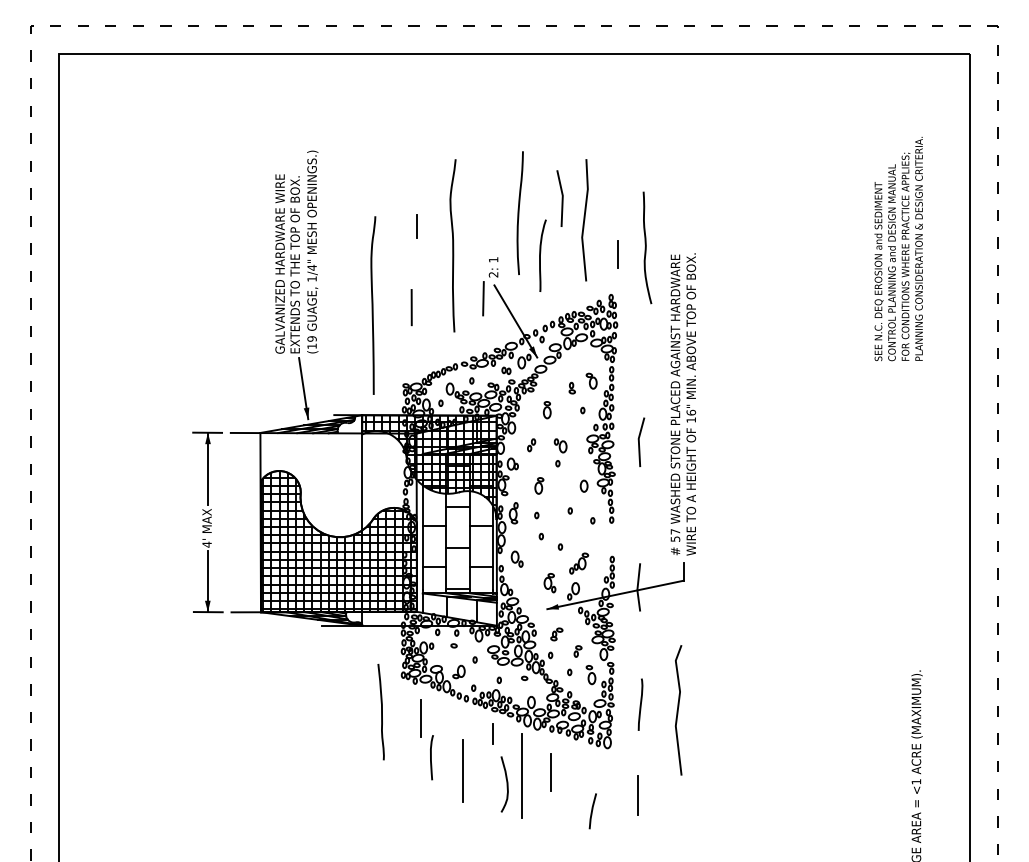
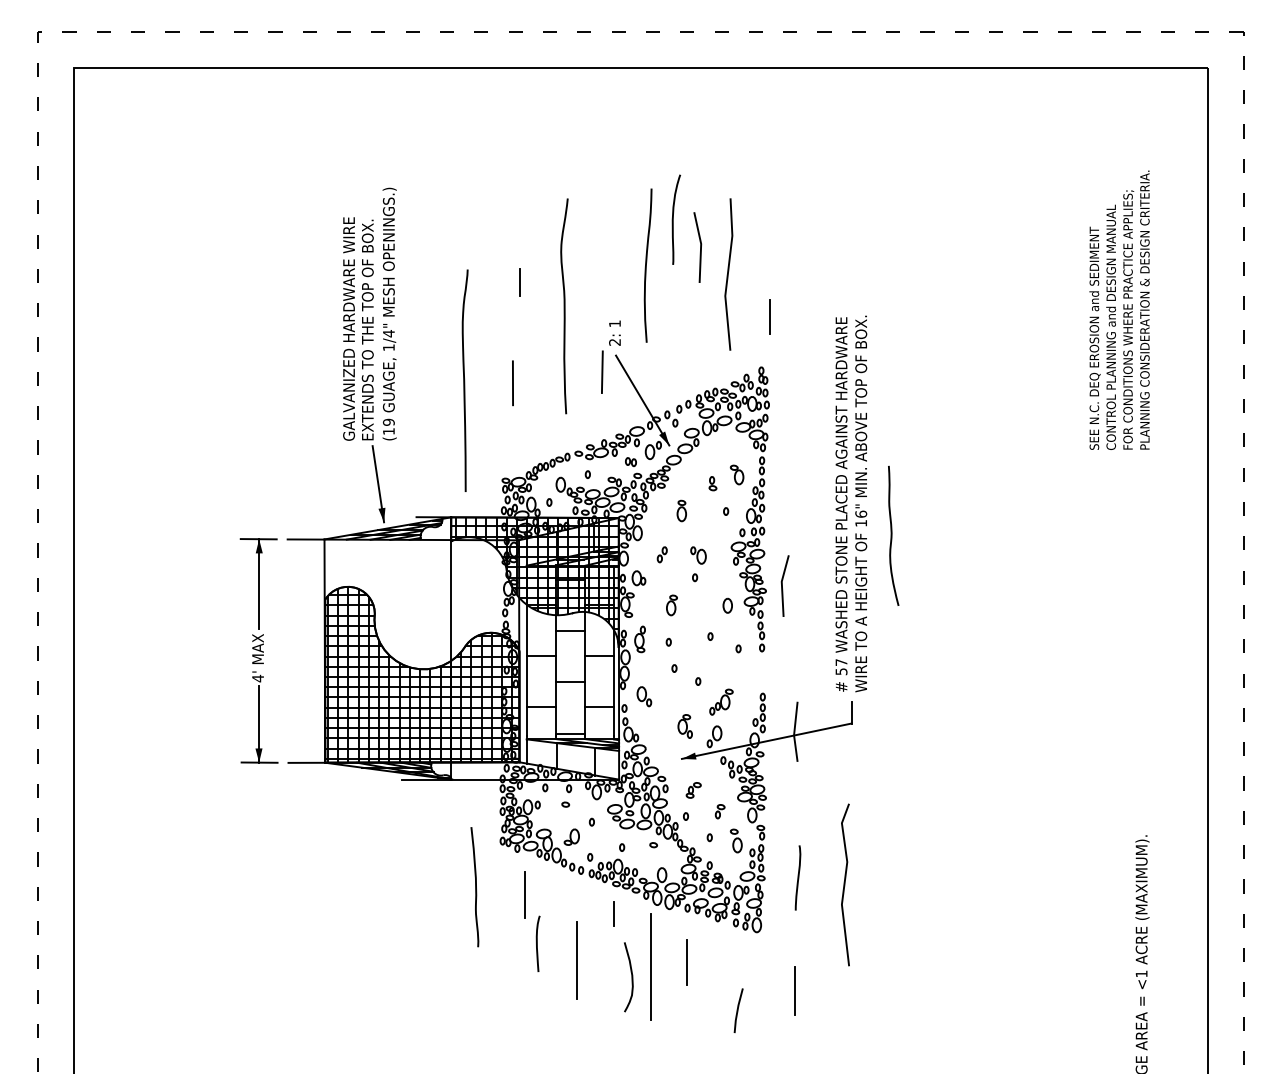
curve: (646, 247) -> (892, 535), moved
curve: (540, 255) -> (673, 219), moved
line: (639, 441) -> (782, 585), moved

